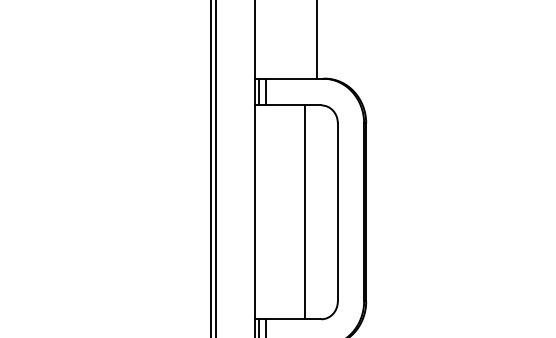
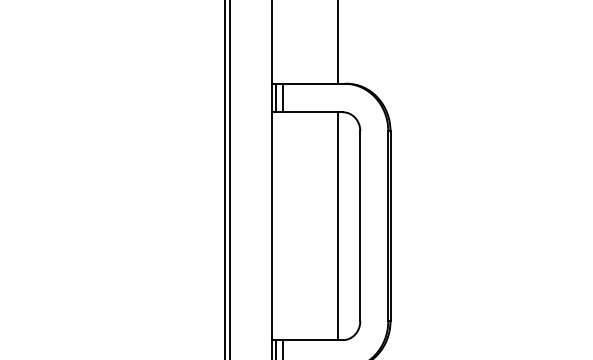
line: (304, 212) -> (337, 226), moved

